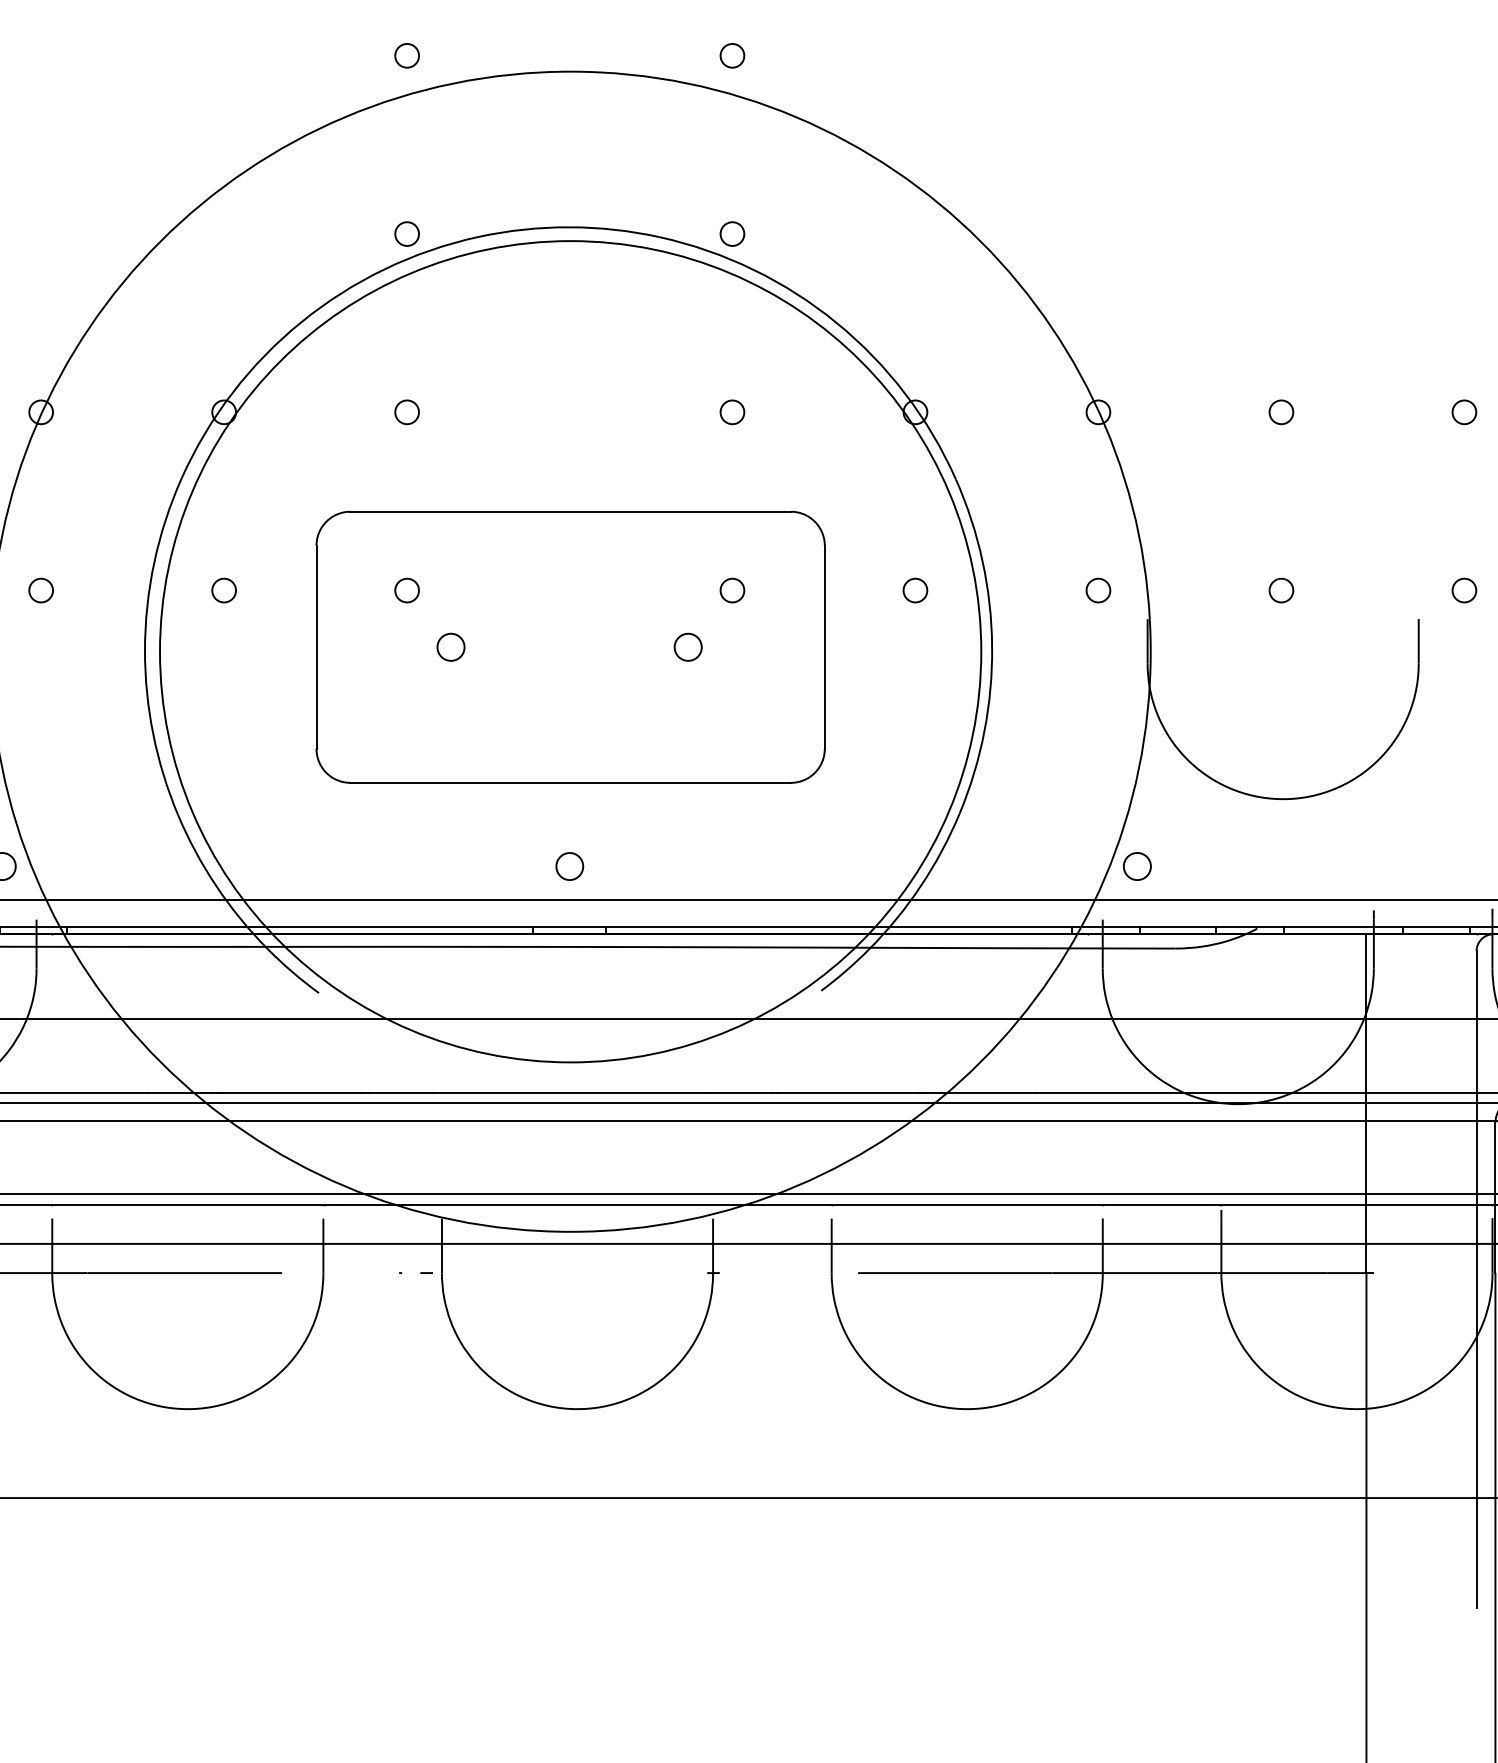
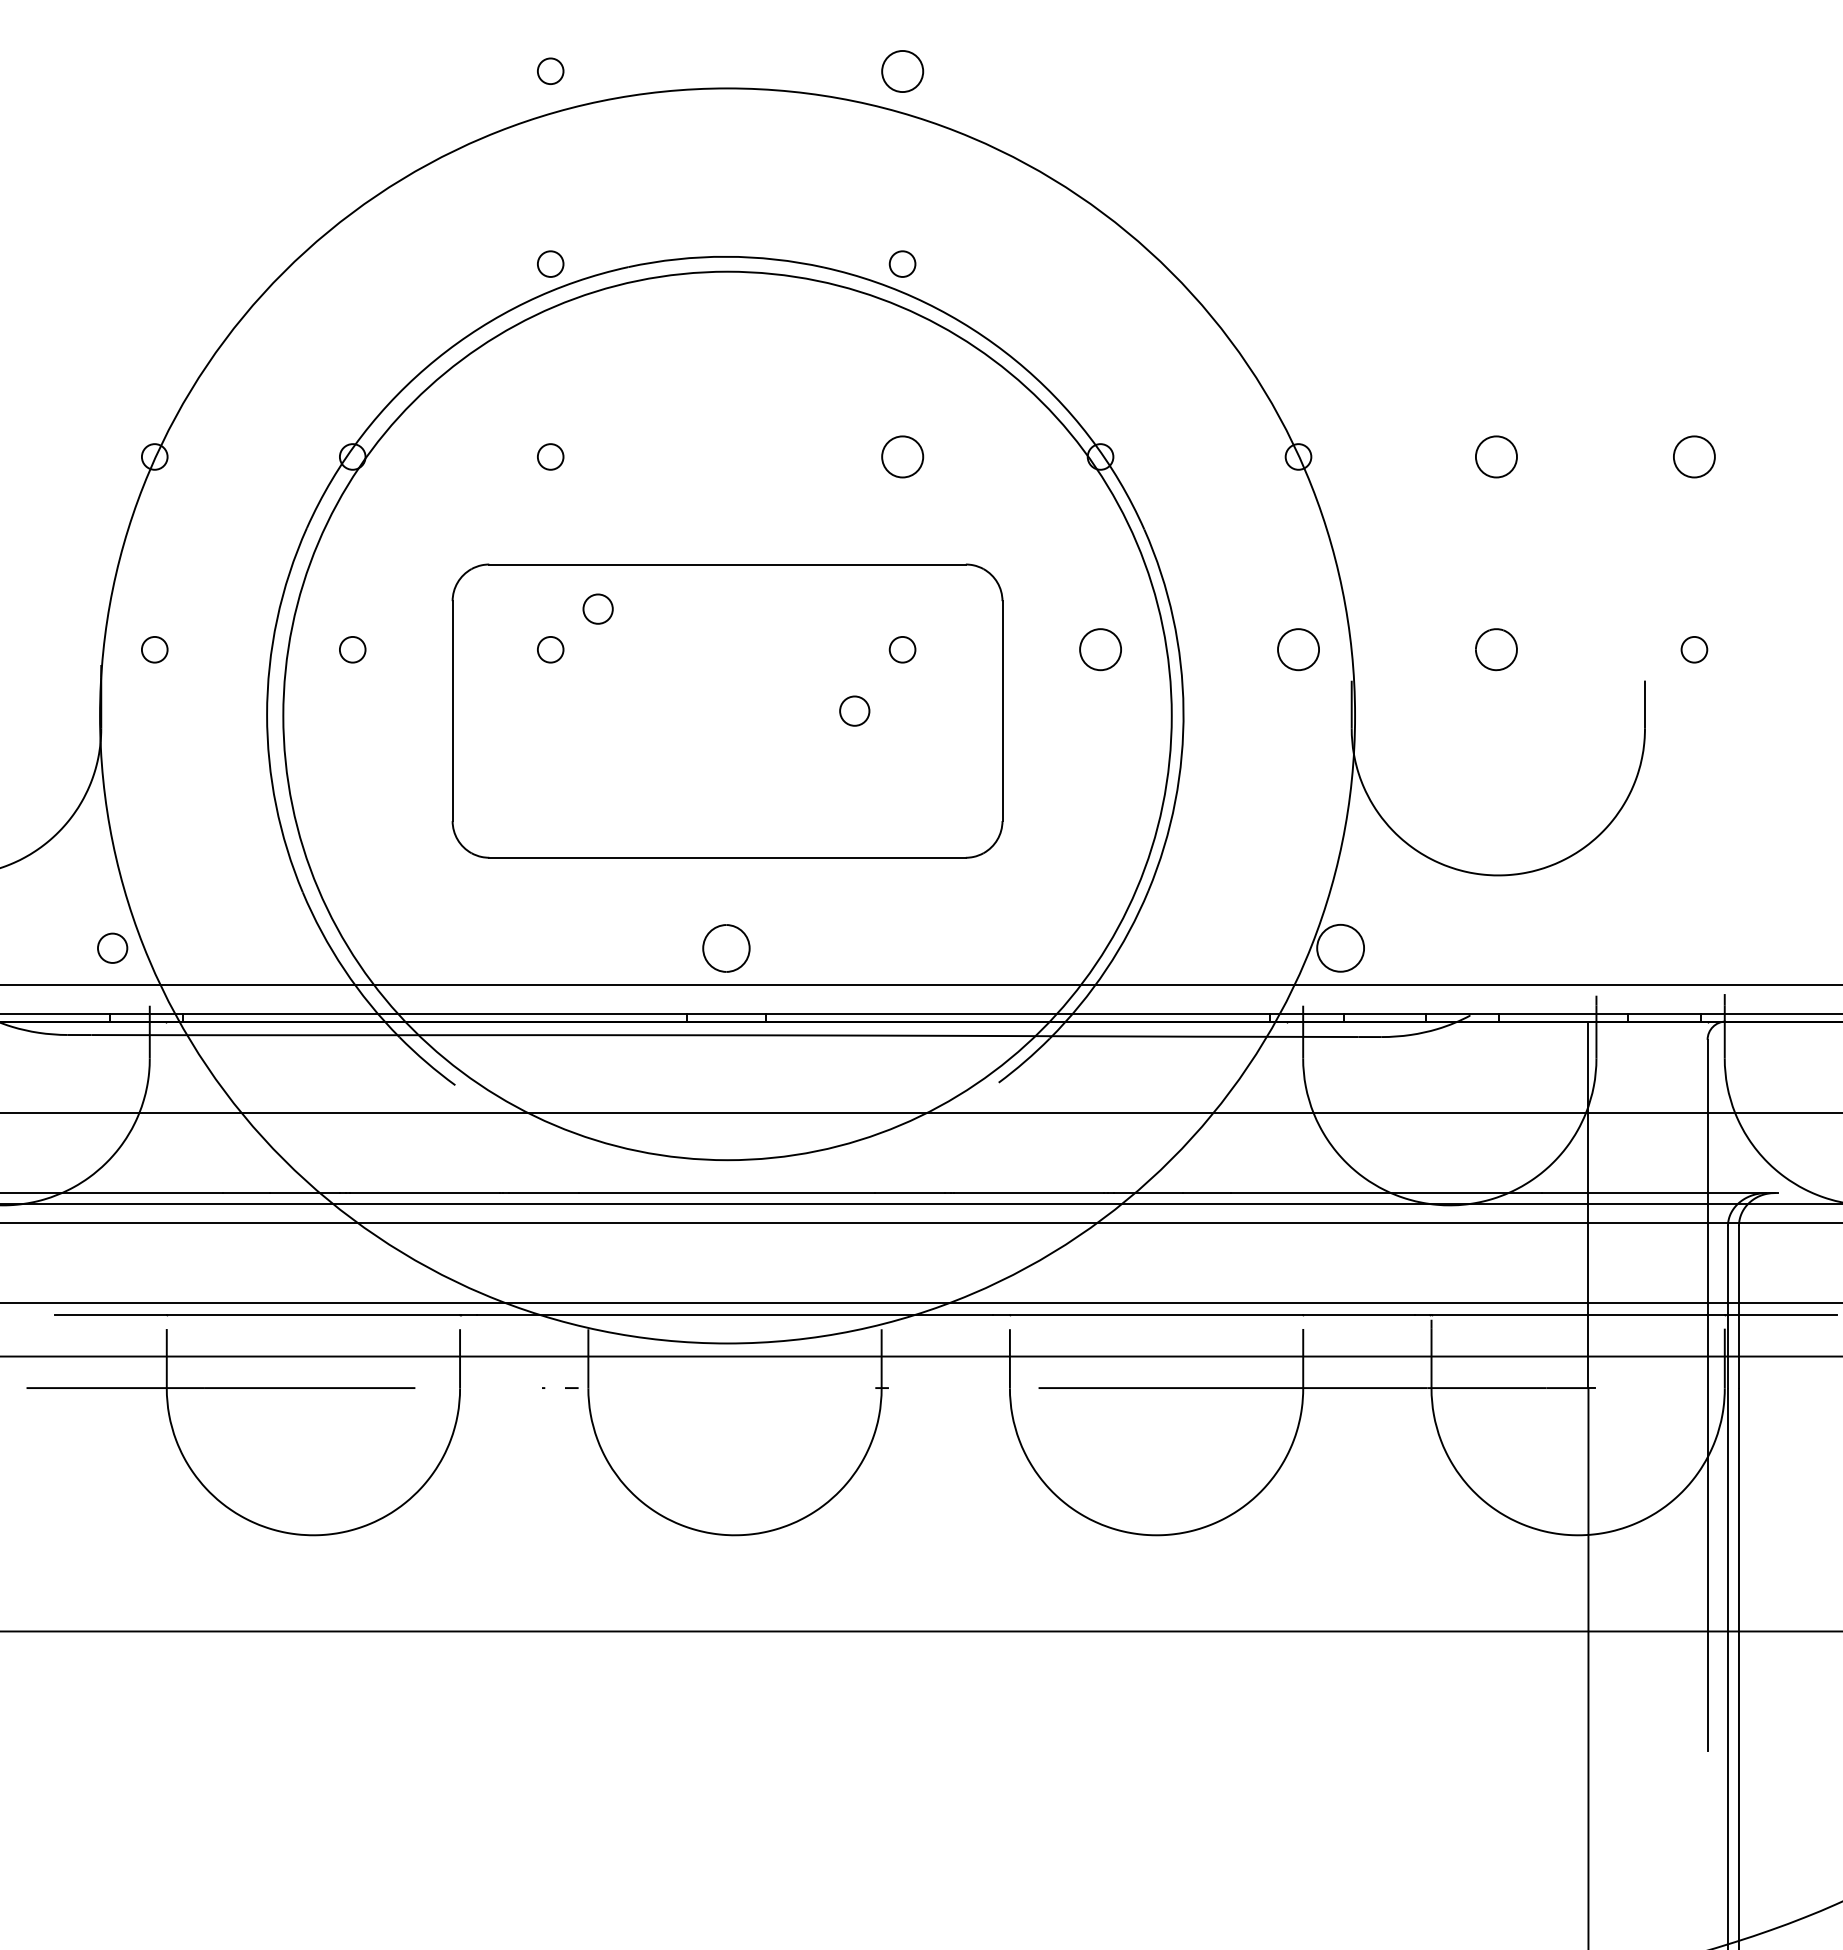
circle: (732, 55) -> (902, 70), size x1.6
circle: (732, 411) -> (902, 456), size x1.6
circle: (1281, 411) -> (1496, 456), size x1.6
circle: (1464, 411) -> (1694, 456), size x1.6
circle: (915, 590) -> (1100, 649), size x1.6
circle: (1098, 590) -> (1298, 649), size x1.6
part: (1281, 590) -> (1496, 649), size x1.6
circle: (450, 646) -> (597, 608), moved
part: (569, 865) -> (726, 947), size x1.6
circle: (1137, 865) -> (1340, 947), size x1.6

